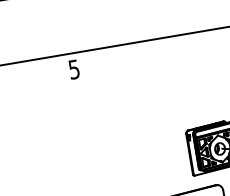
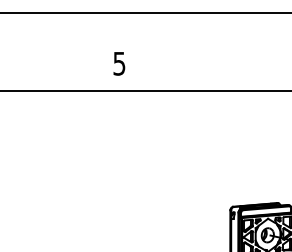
text: (74, 69) -> (119, 63), moved

